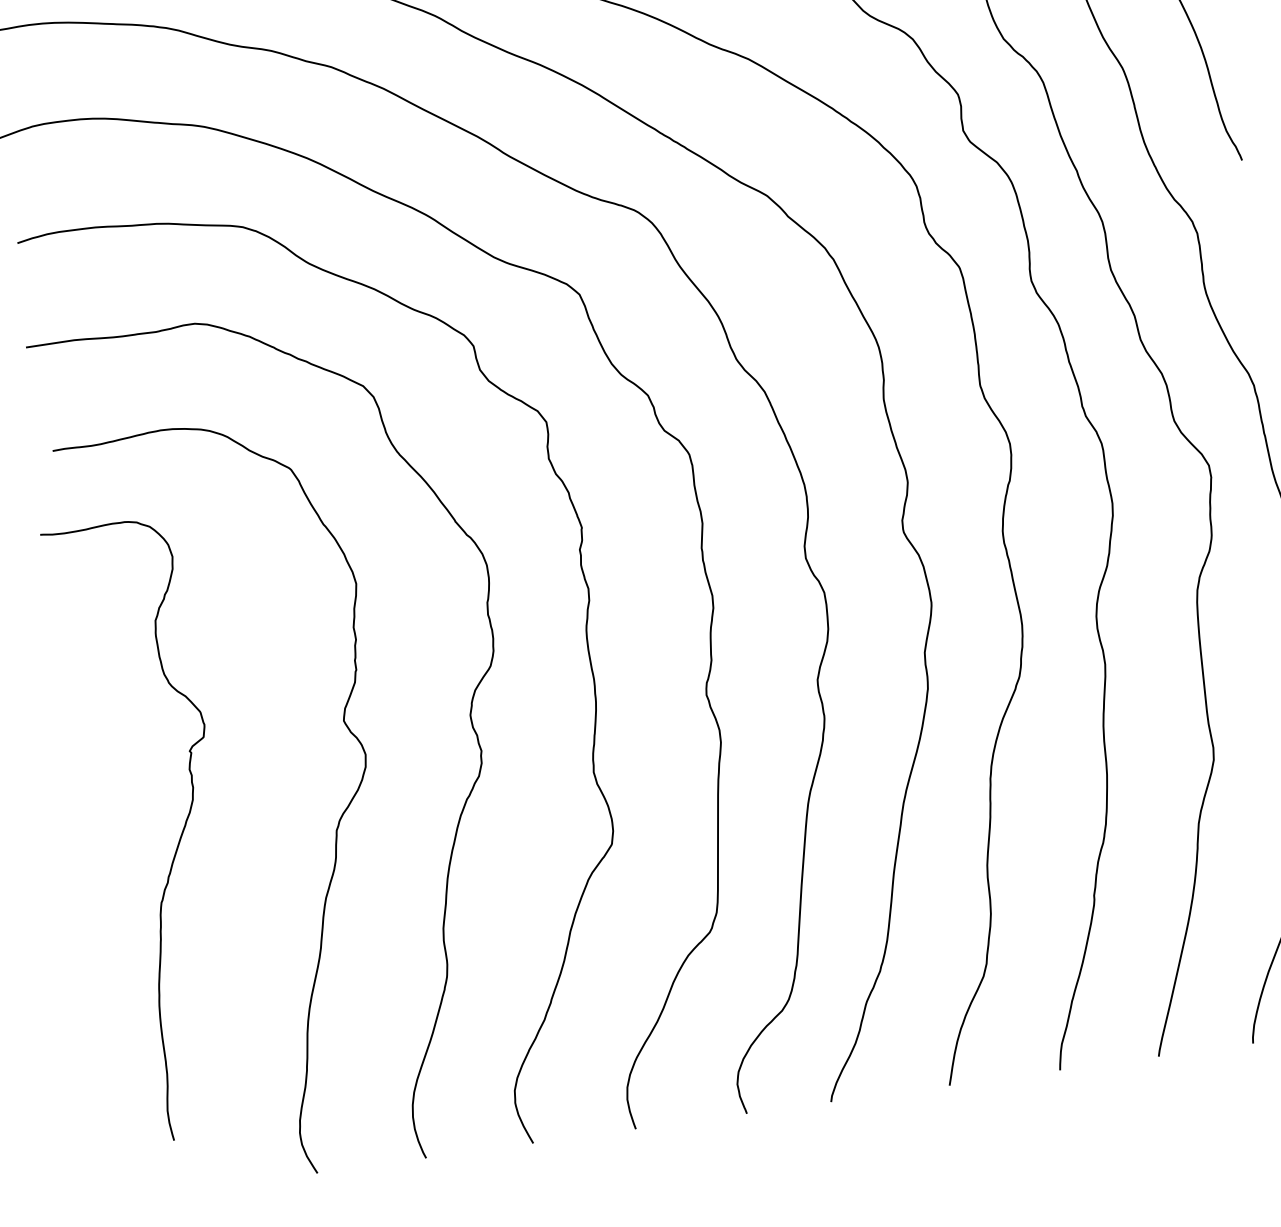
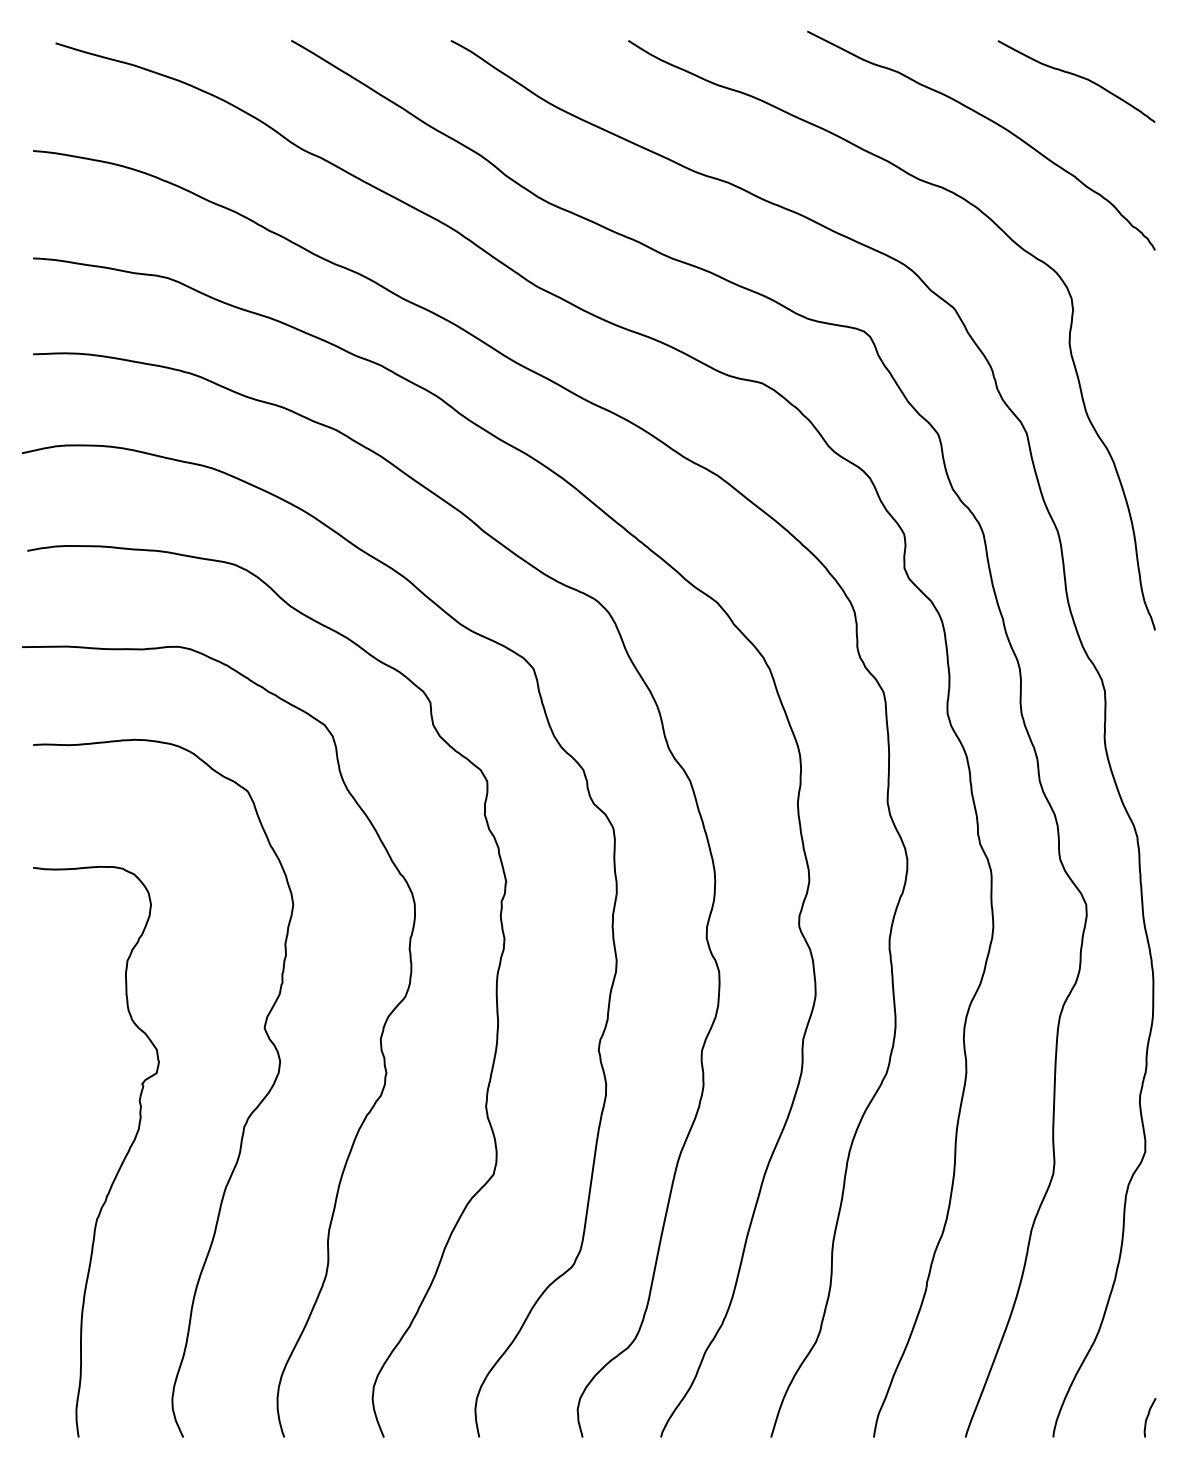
curve: (178, 840) -> (120, 1164), moved

